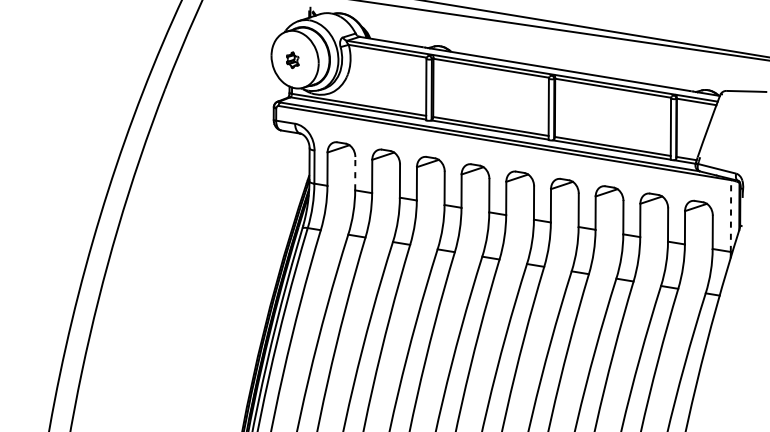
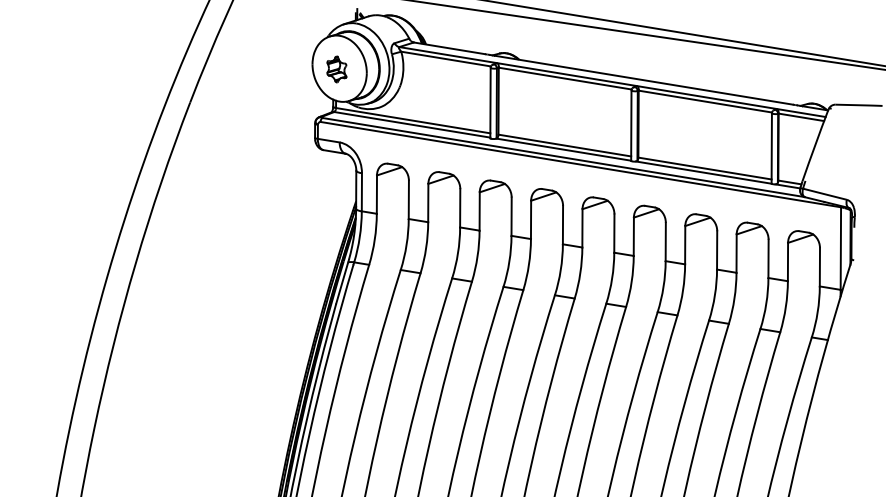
part: (292, 60) -> (336, 69), size x1.43
line: (354, 173) -> (408, 199), dashed -> solid
line: (730, 216) -> (840, 248), dashed -> solid

